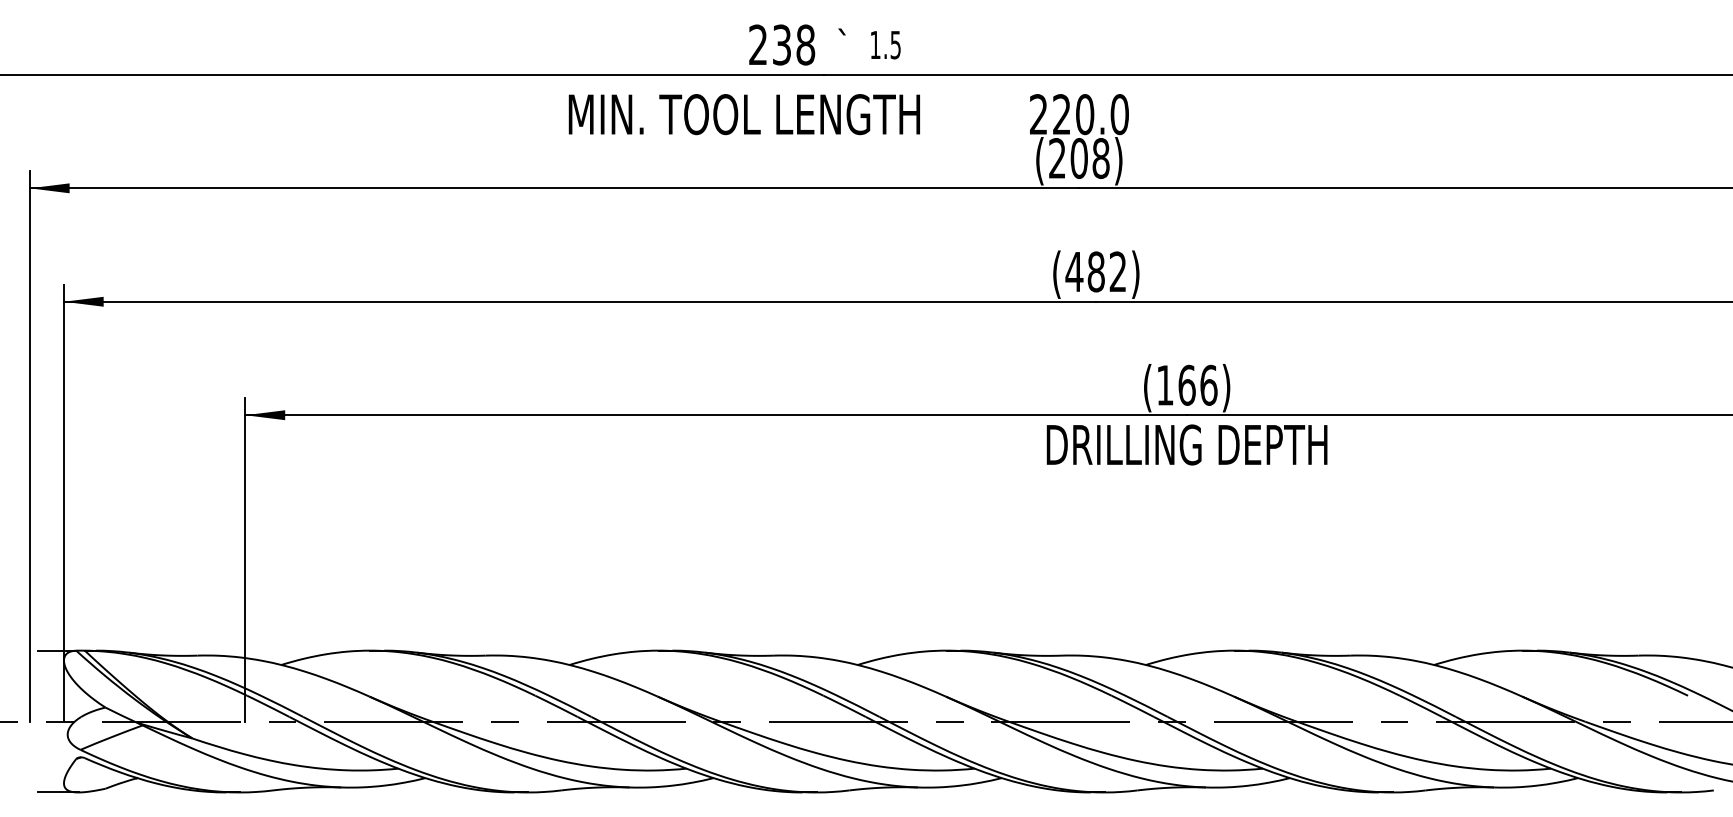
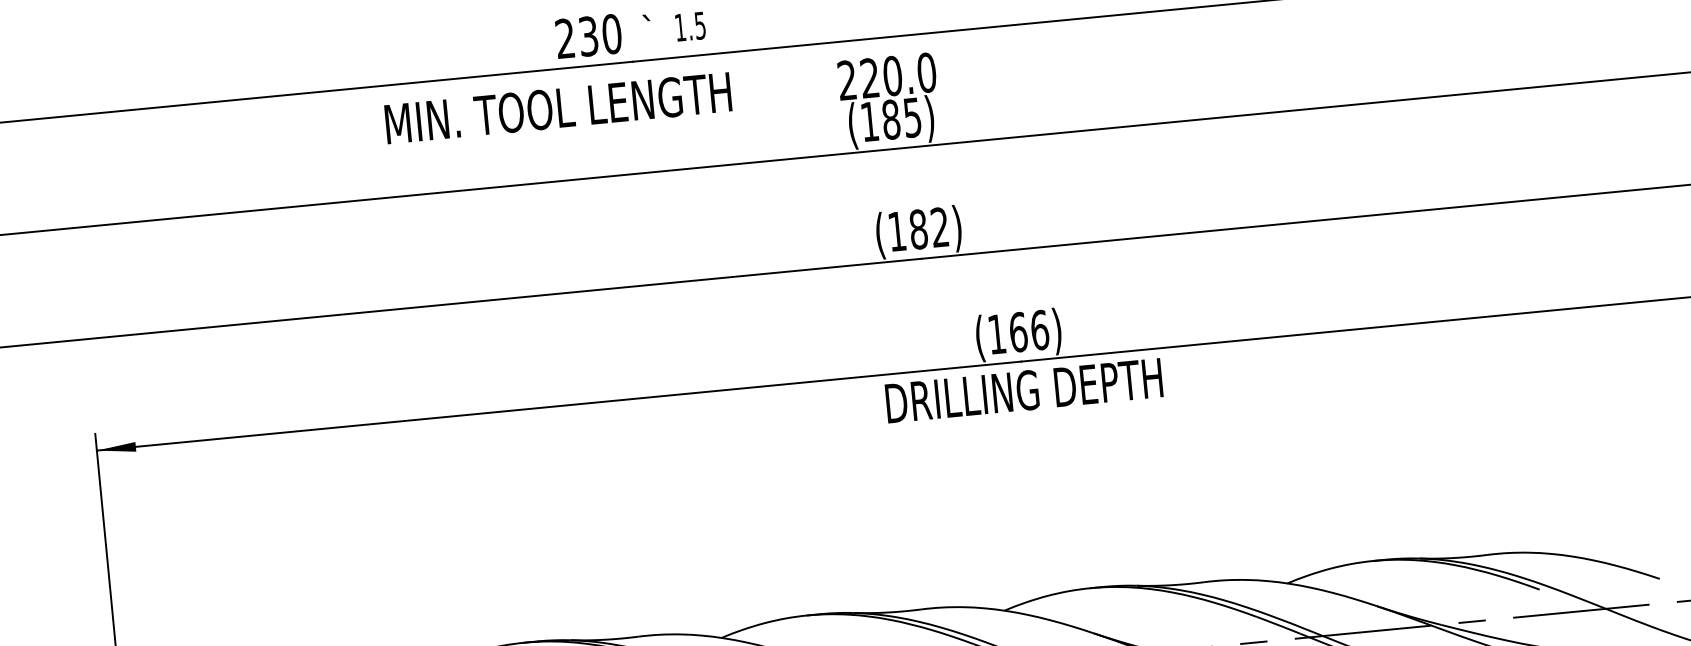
text: (805, 44) -> (611, 33), 238 -> 230
text: (1079, 158) -> (891, 119), (208) -> (185)
text: (1074, 271) -> (897, 231), (482) -> (182)

